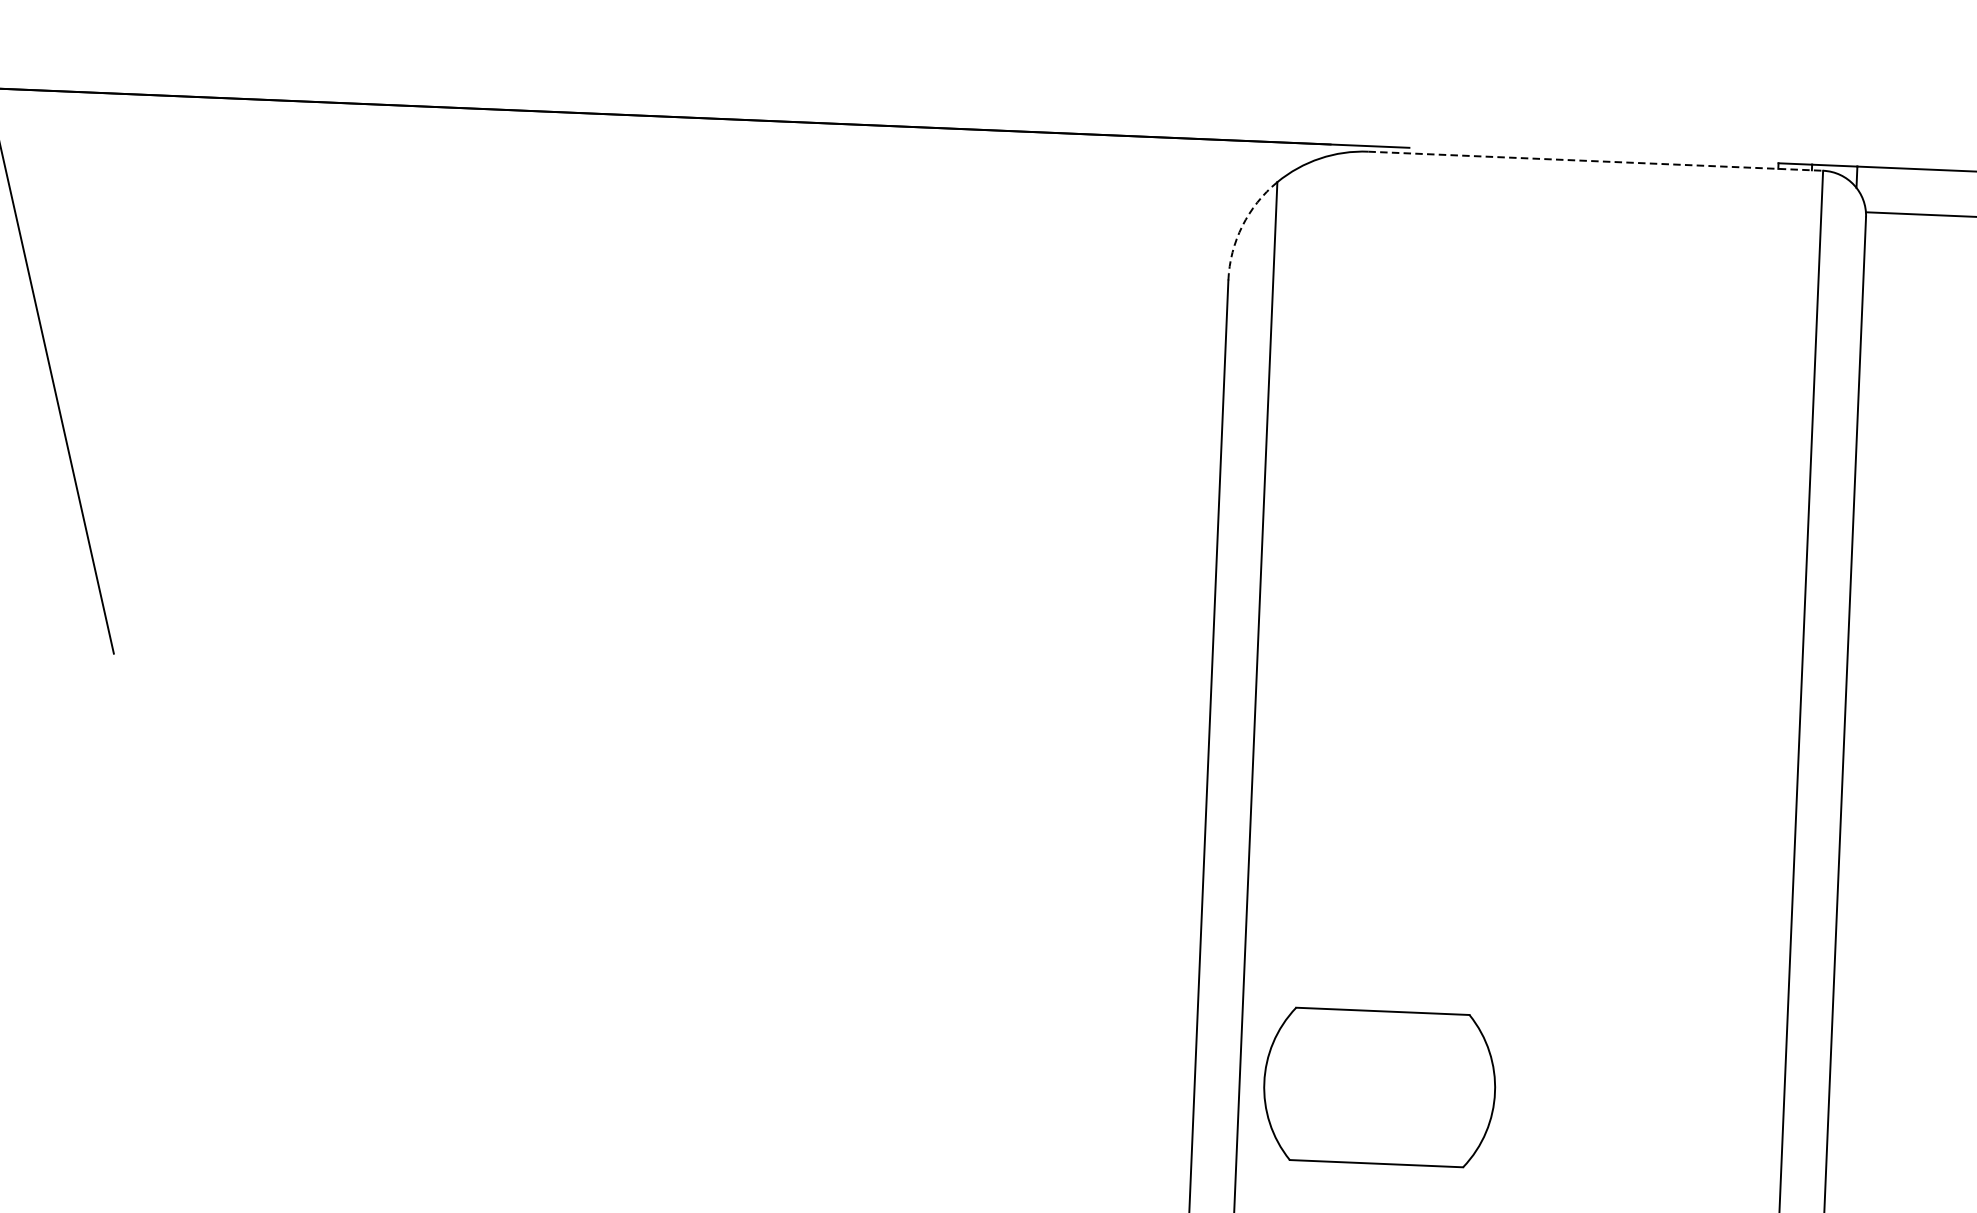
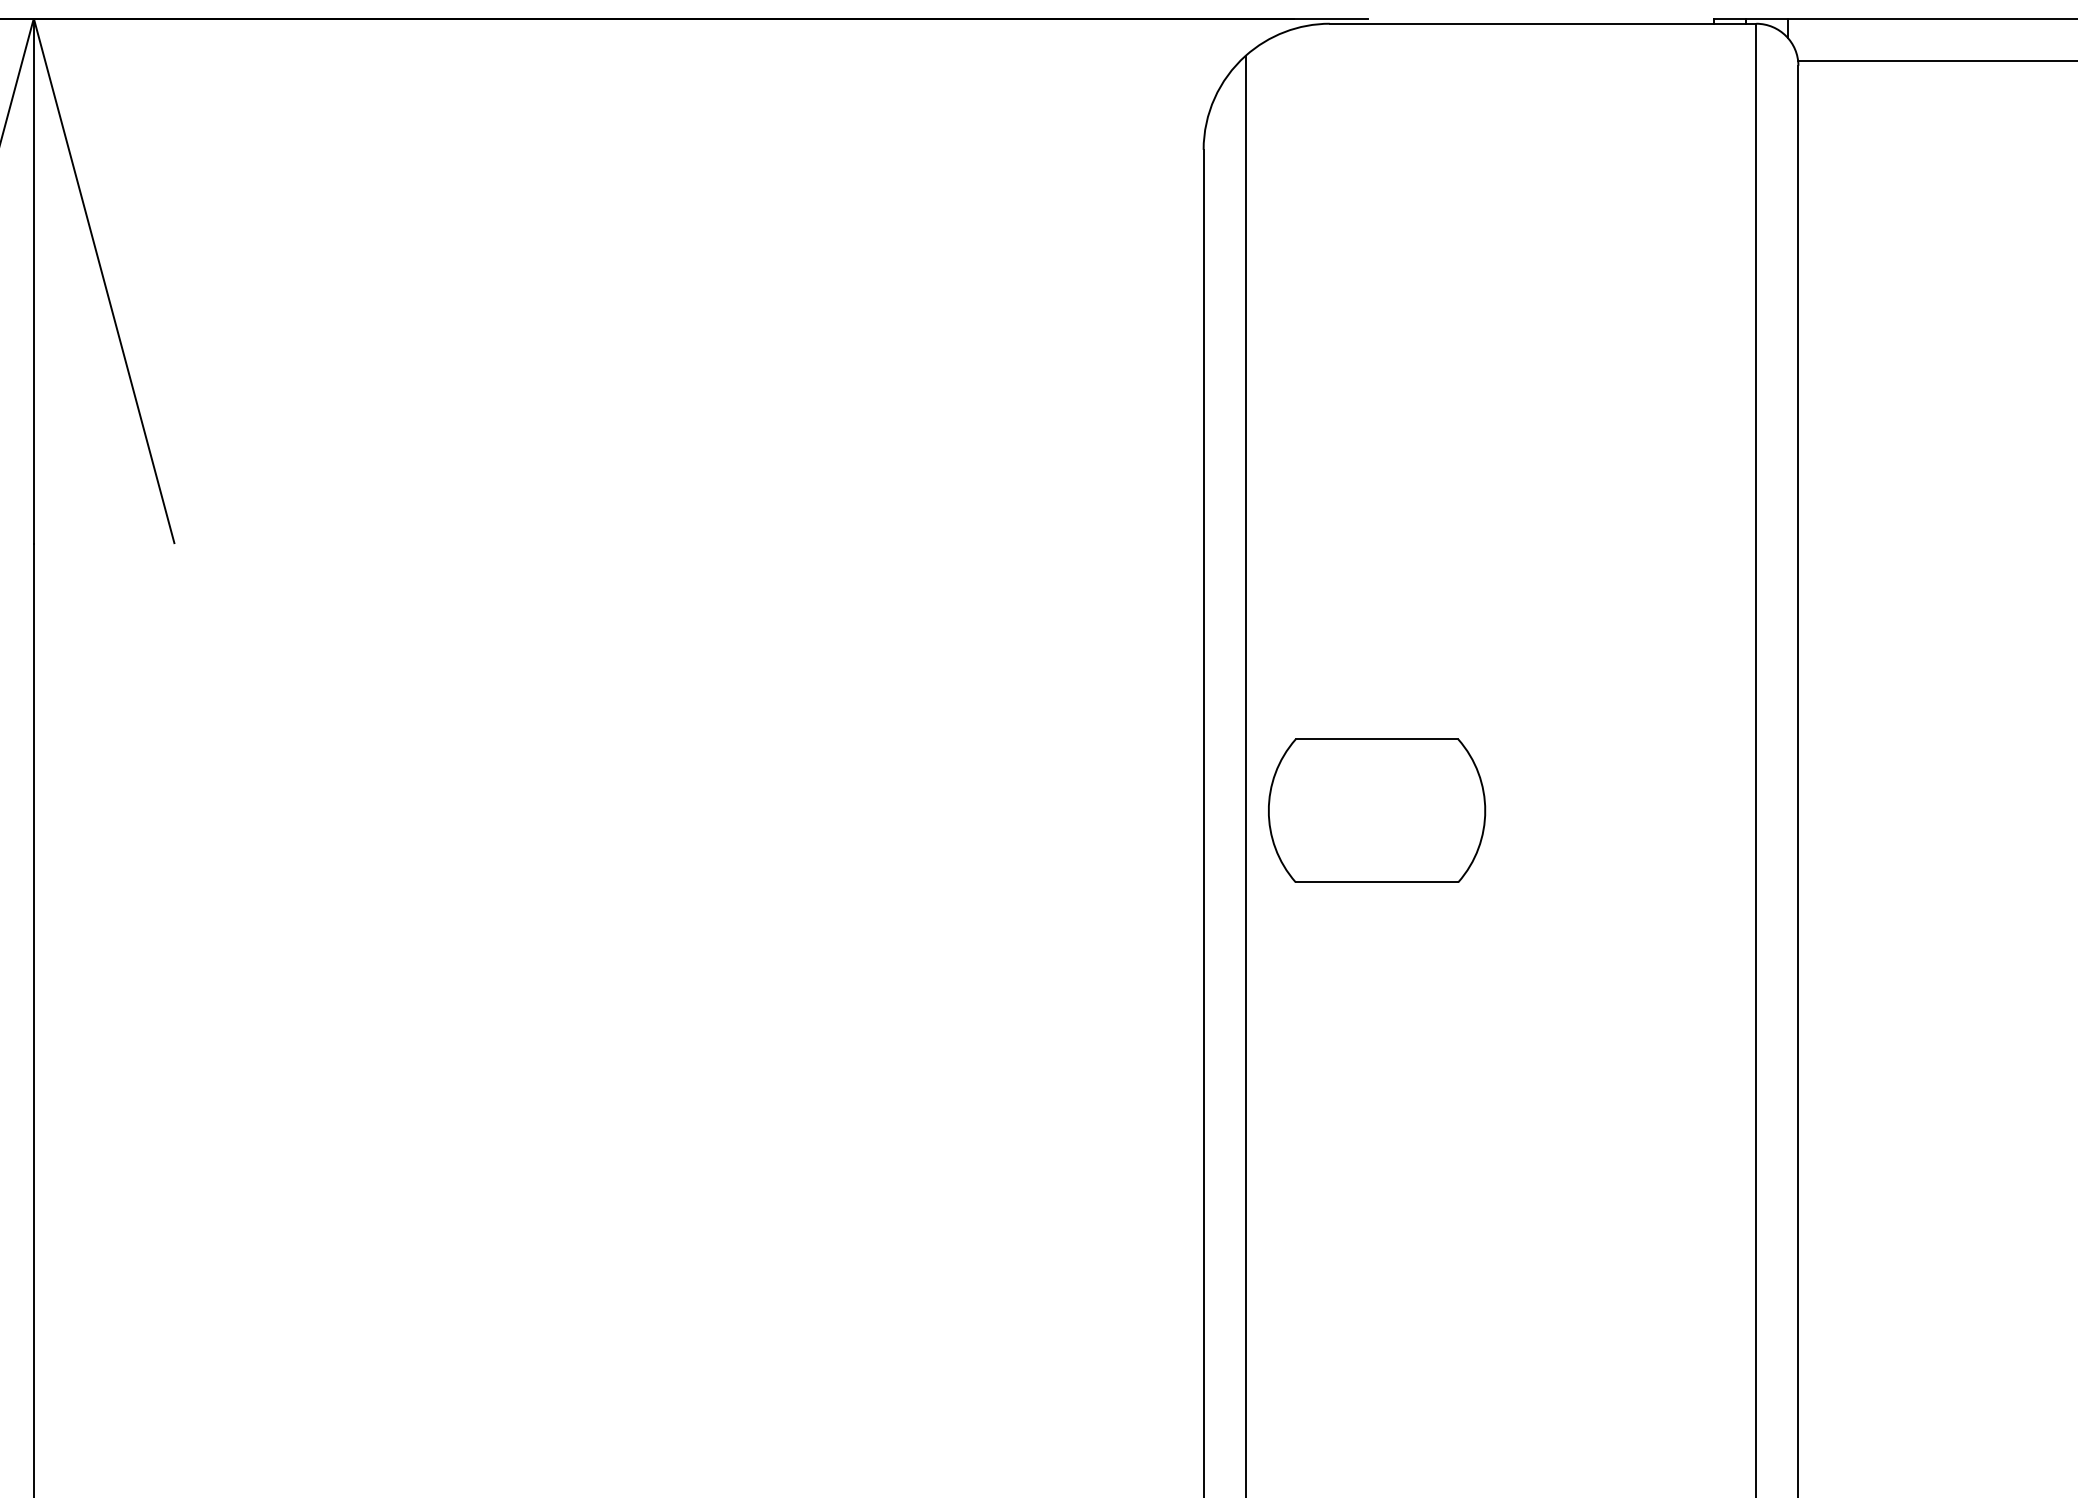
line: (1596, 160) -> (1543, 23), dashed -> solid
arc: (1242, 226) -> (1214, 98), dashed -> solid
part: (1380, 1087) -> (1377, 810), moved

